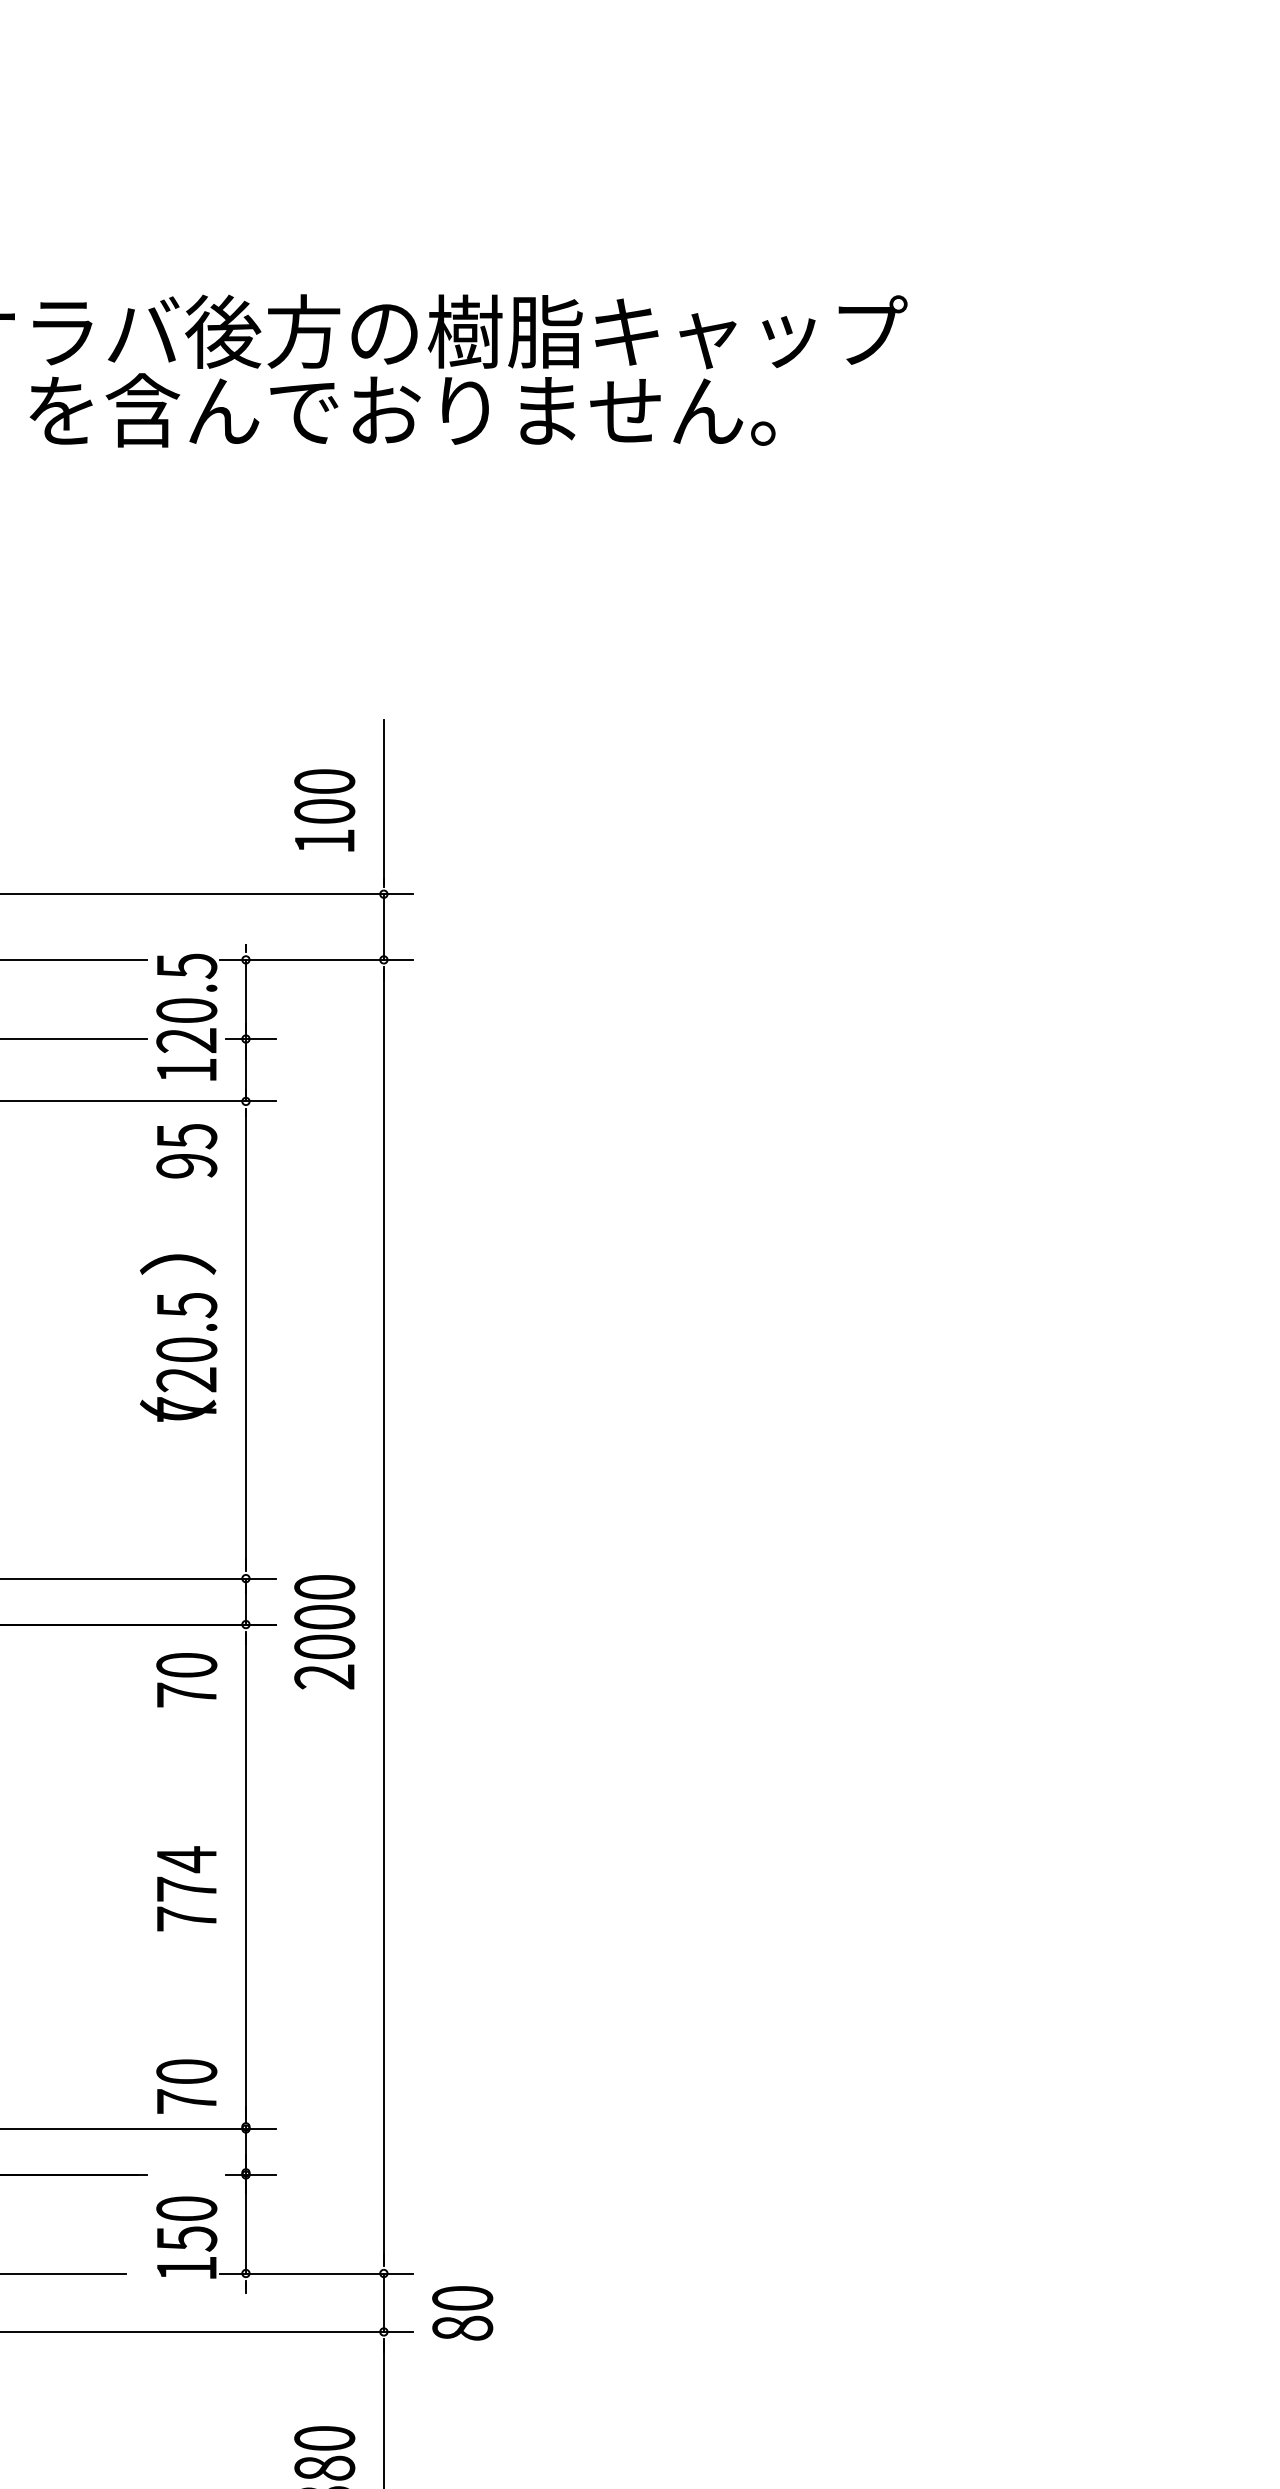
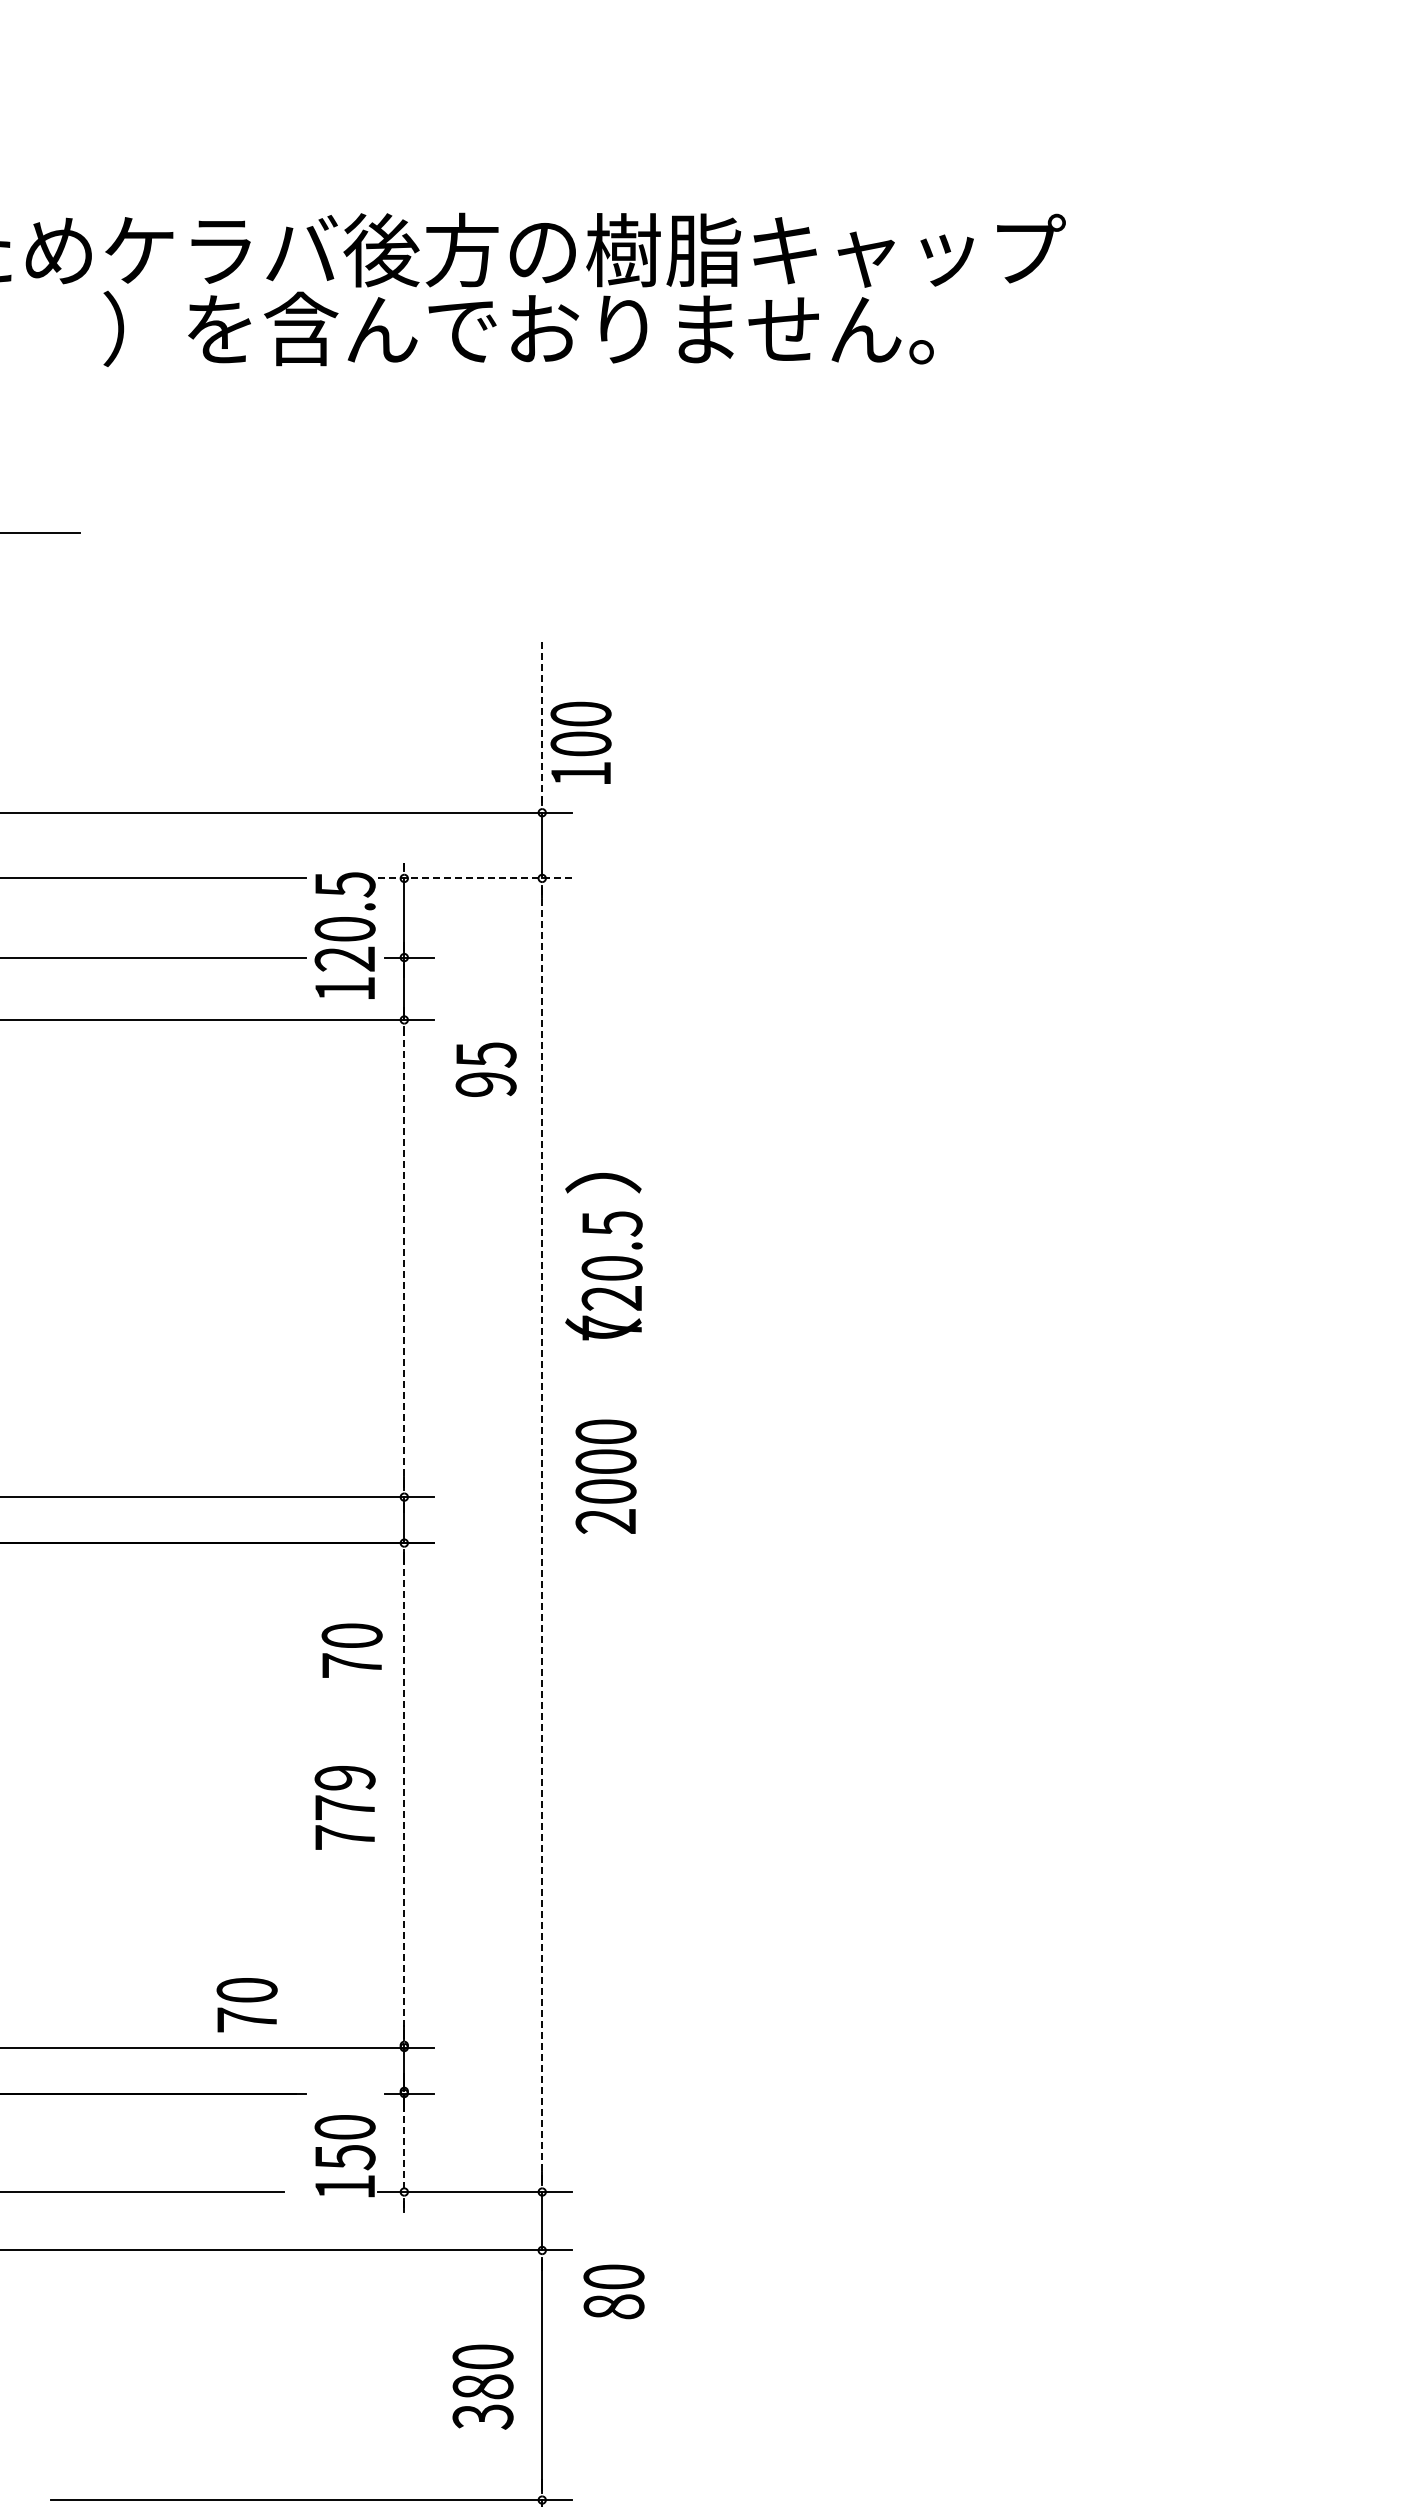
line: (384, 801) -> (542, 720), solid -> dashed
text: (324, 809) -> (580, 742), moved
line: (316, 959) -> (474, 878), solid -> dashed
text: (186, 1150) -> (485, 1069), moved
text: (178, 1337) -> (603, 1256), moved
line: (246, 1339) -> (404, 1258), solid -> dashed
line: (384, 1616) -> (542, 1535), solid -> dashed
text: (324, 1631) -> (605, 1476), moved
text: (186, 1679) -> (351, 1650), moved
text: (186, 1858) -> (344, 1777), 774 -> 779
line: (246, 1875) -> (404, 1794), solid -> dashed
text: (186, 2086) -> (246, 2005), moved
line: (246, 2224) -> (404, 2143), solid -> dashed
text: (462, 2312) -> (613, 2291), moved

